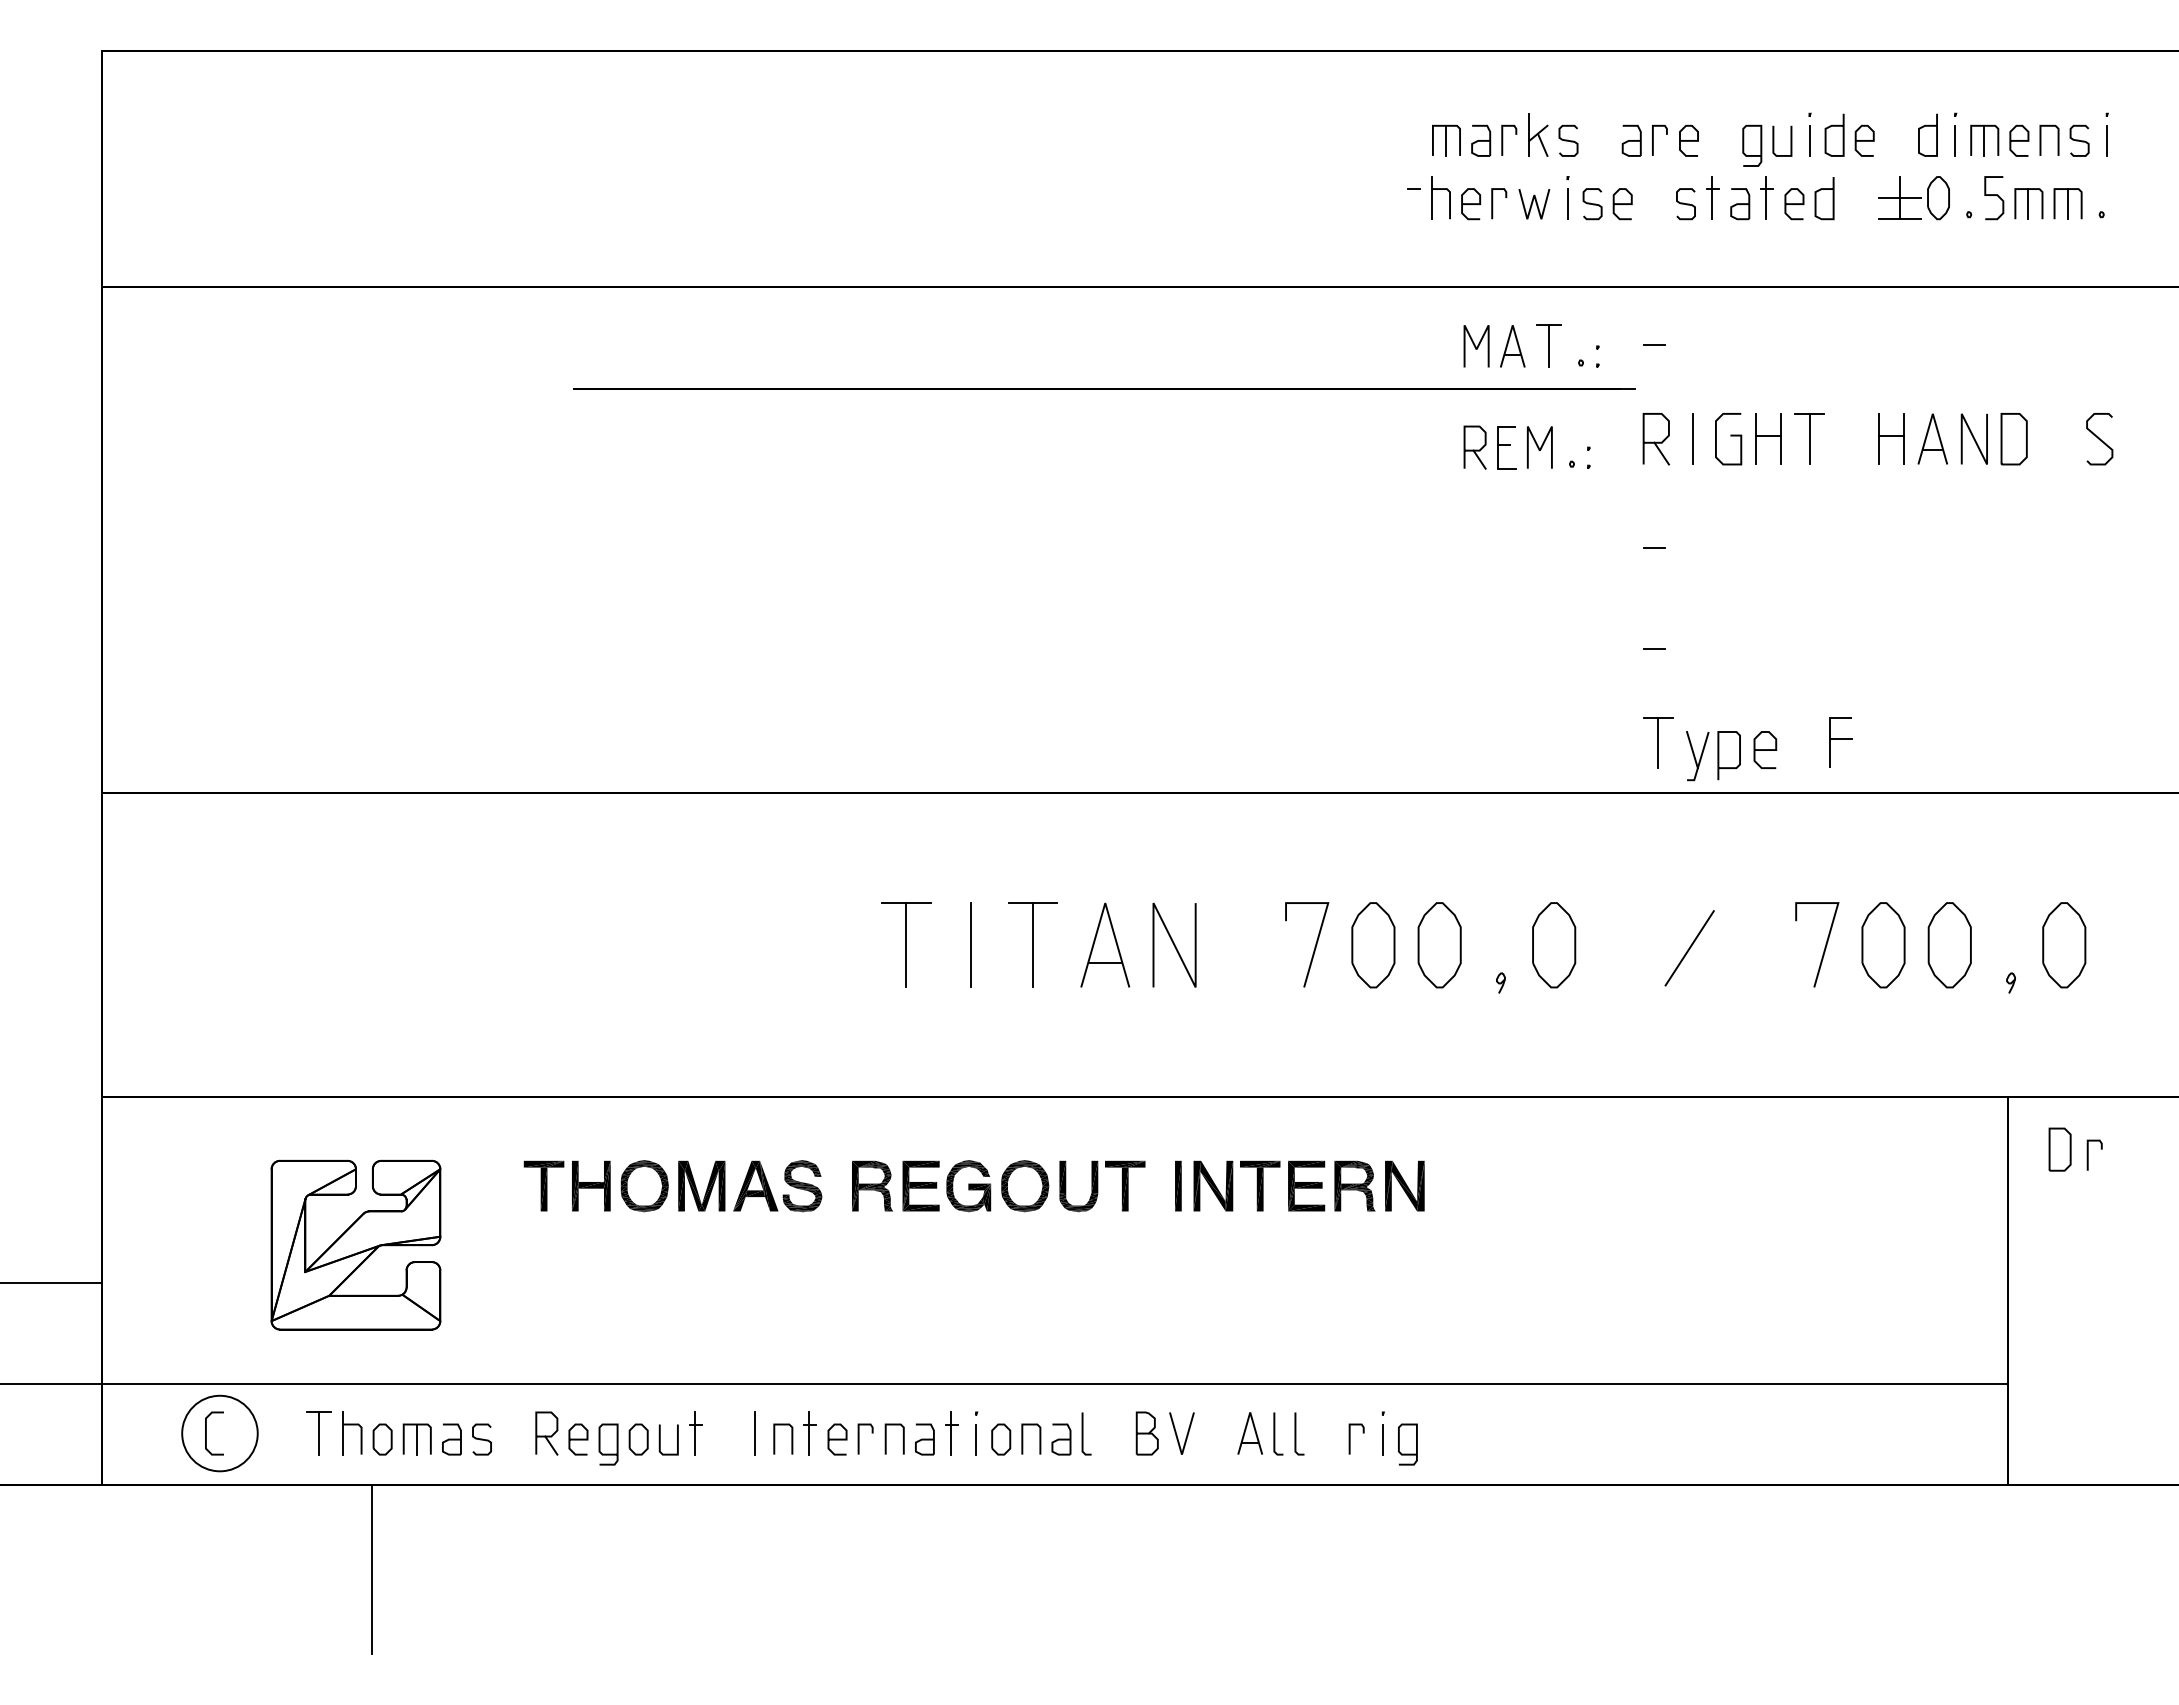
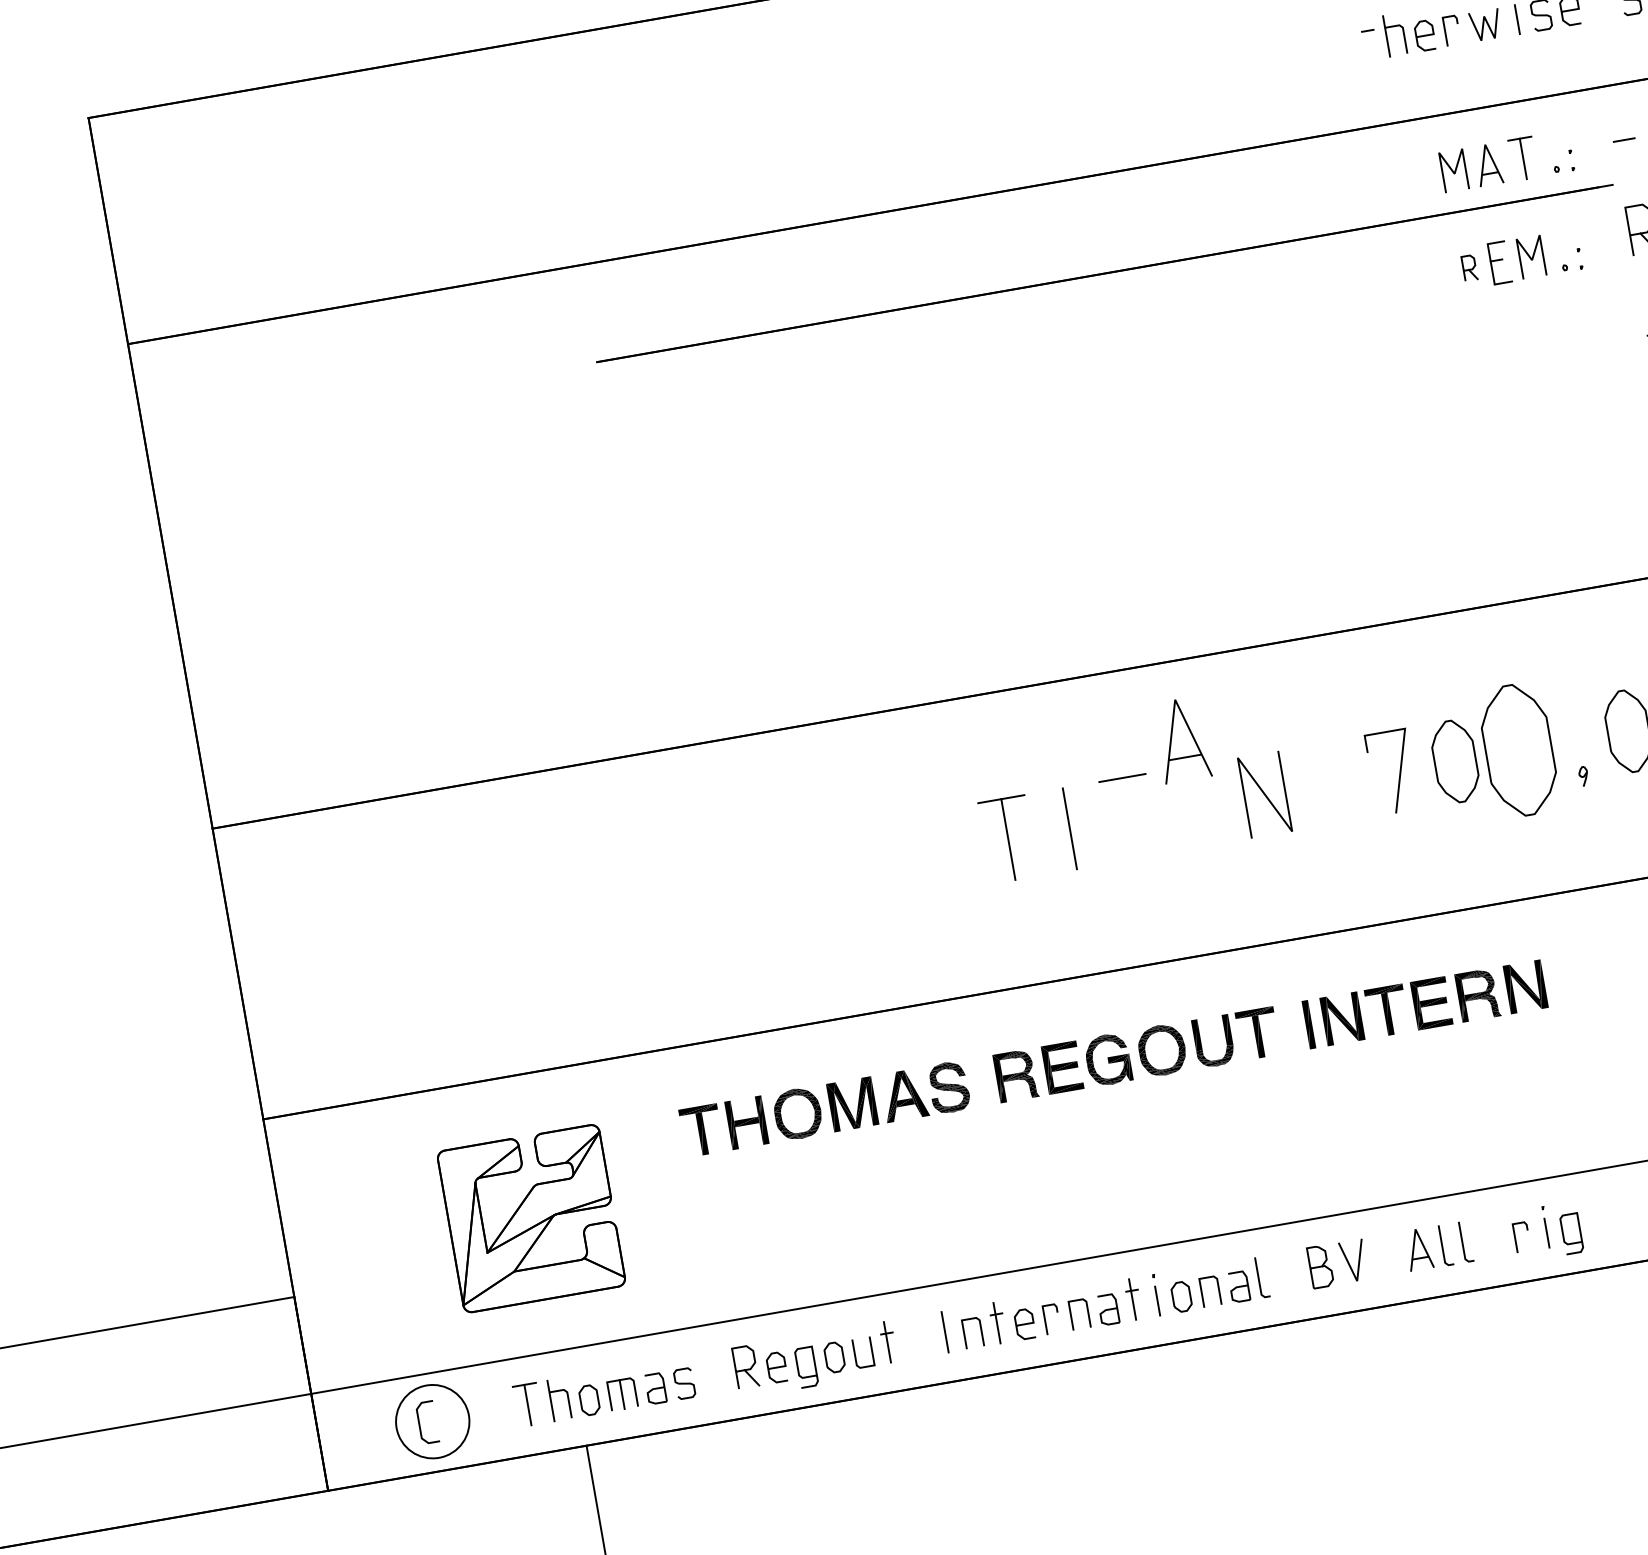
part: (1474, 447) -> (1468, 268), size x0.6
part: (1105, 944) -> (1182, 739), moved
line: (1033, 945) -> (1130, 818), removed
part: (1439, 945) -> (1518, 750), size x1.6

